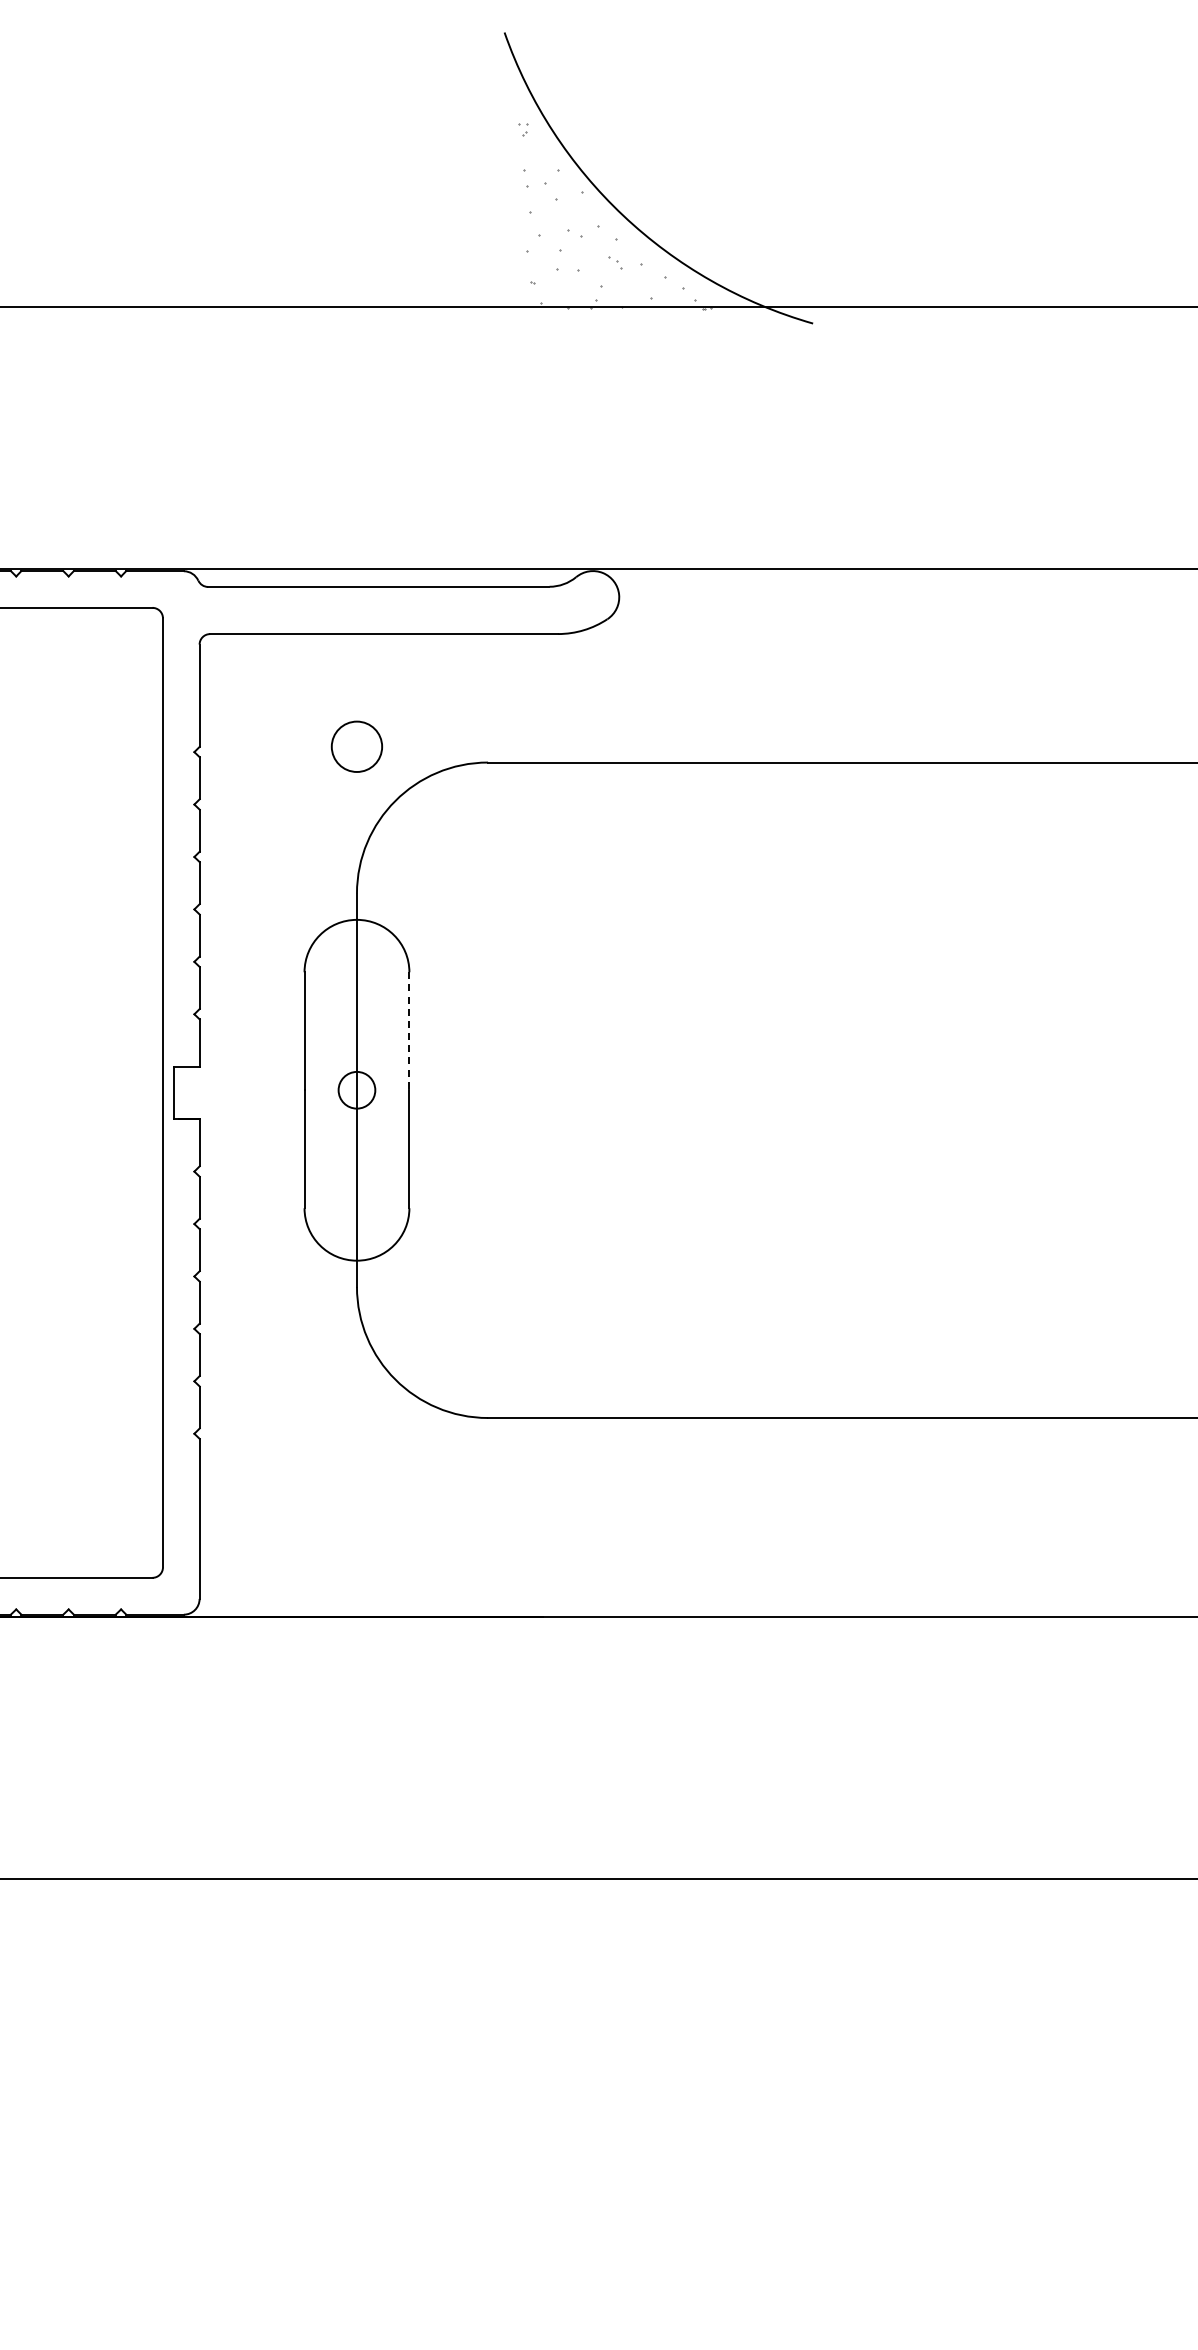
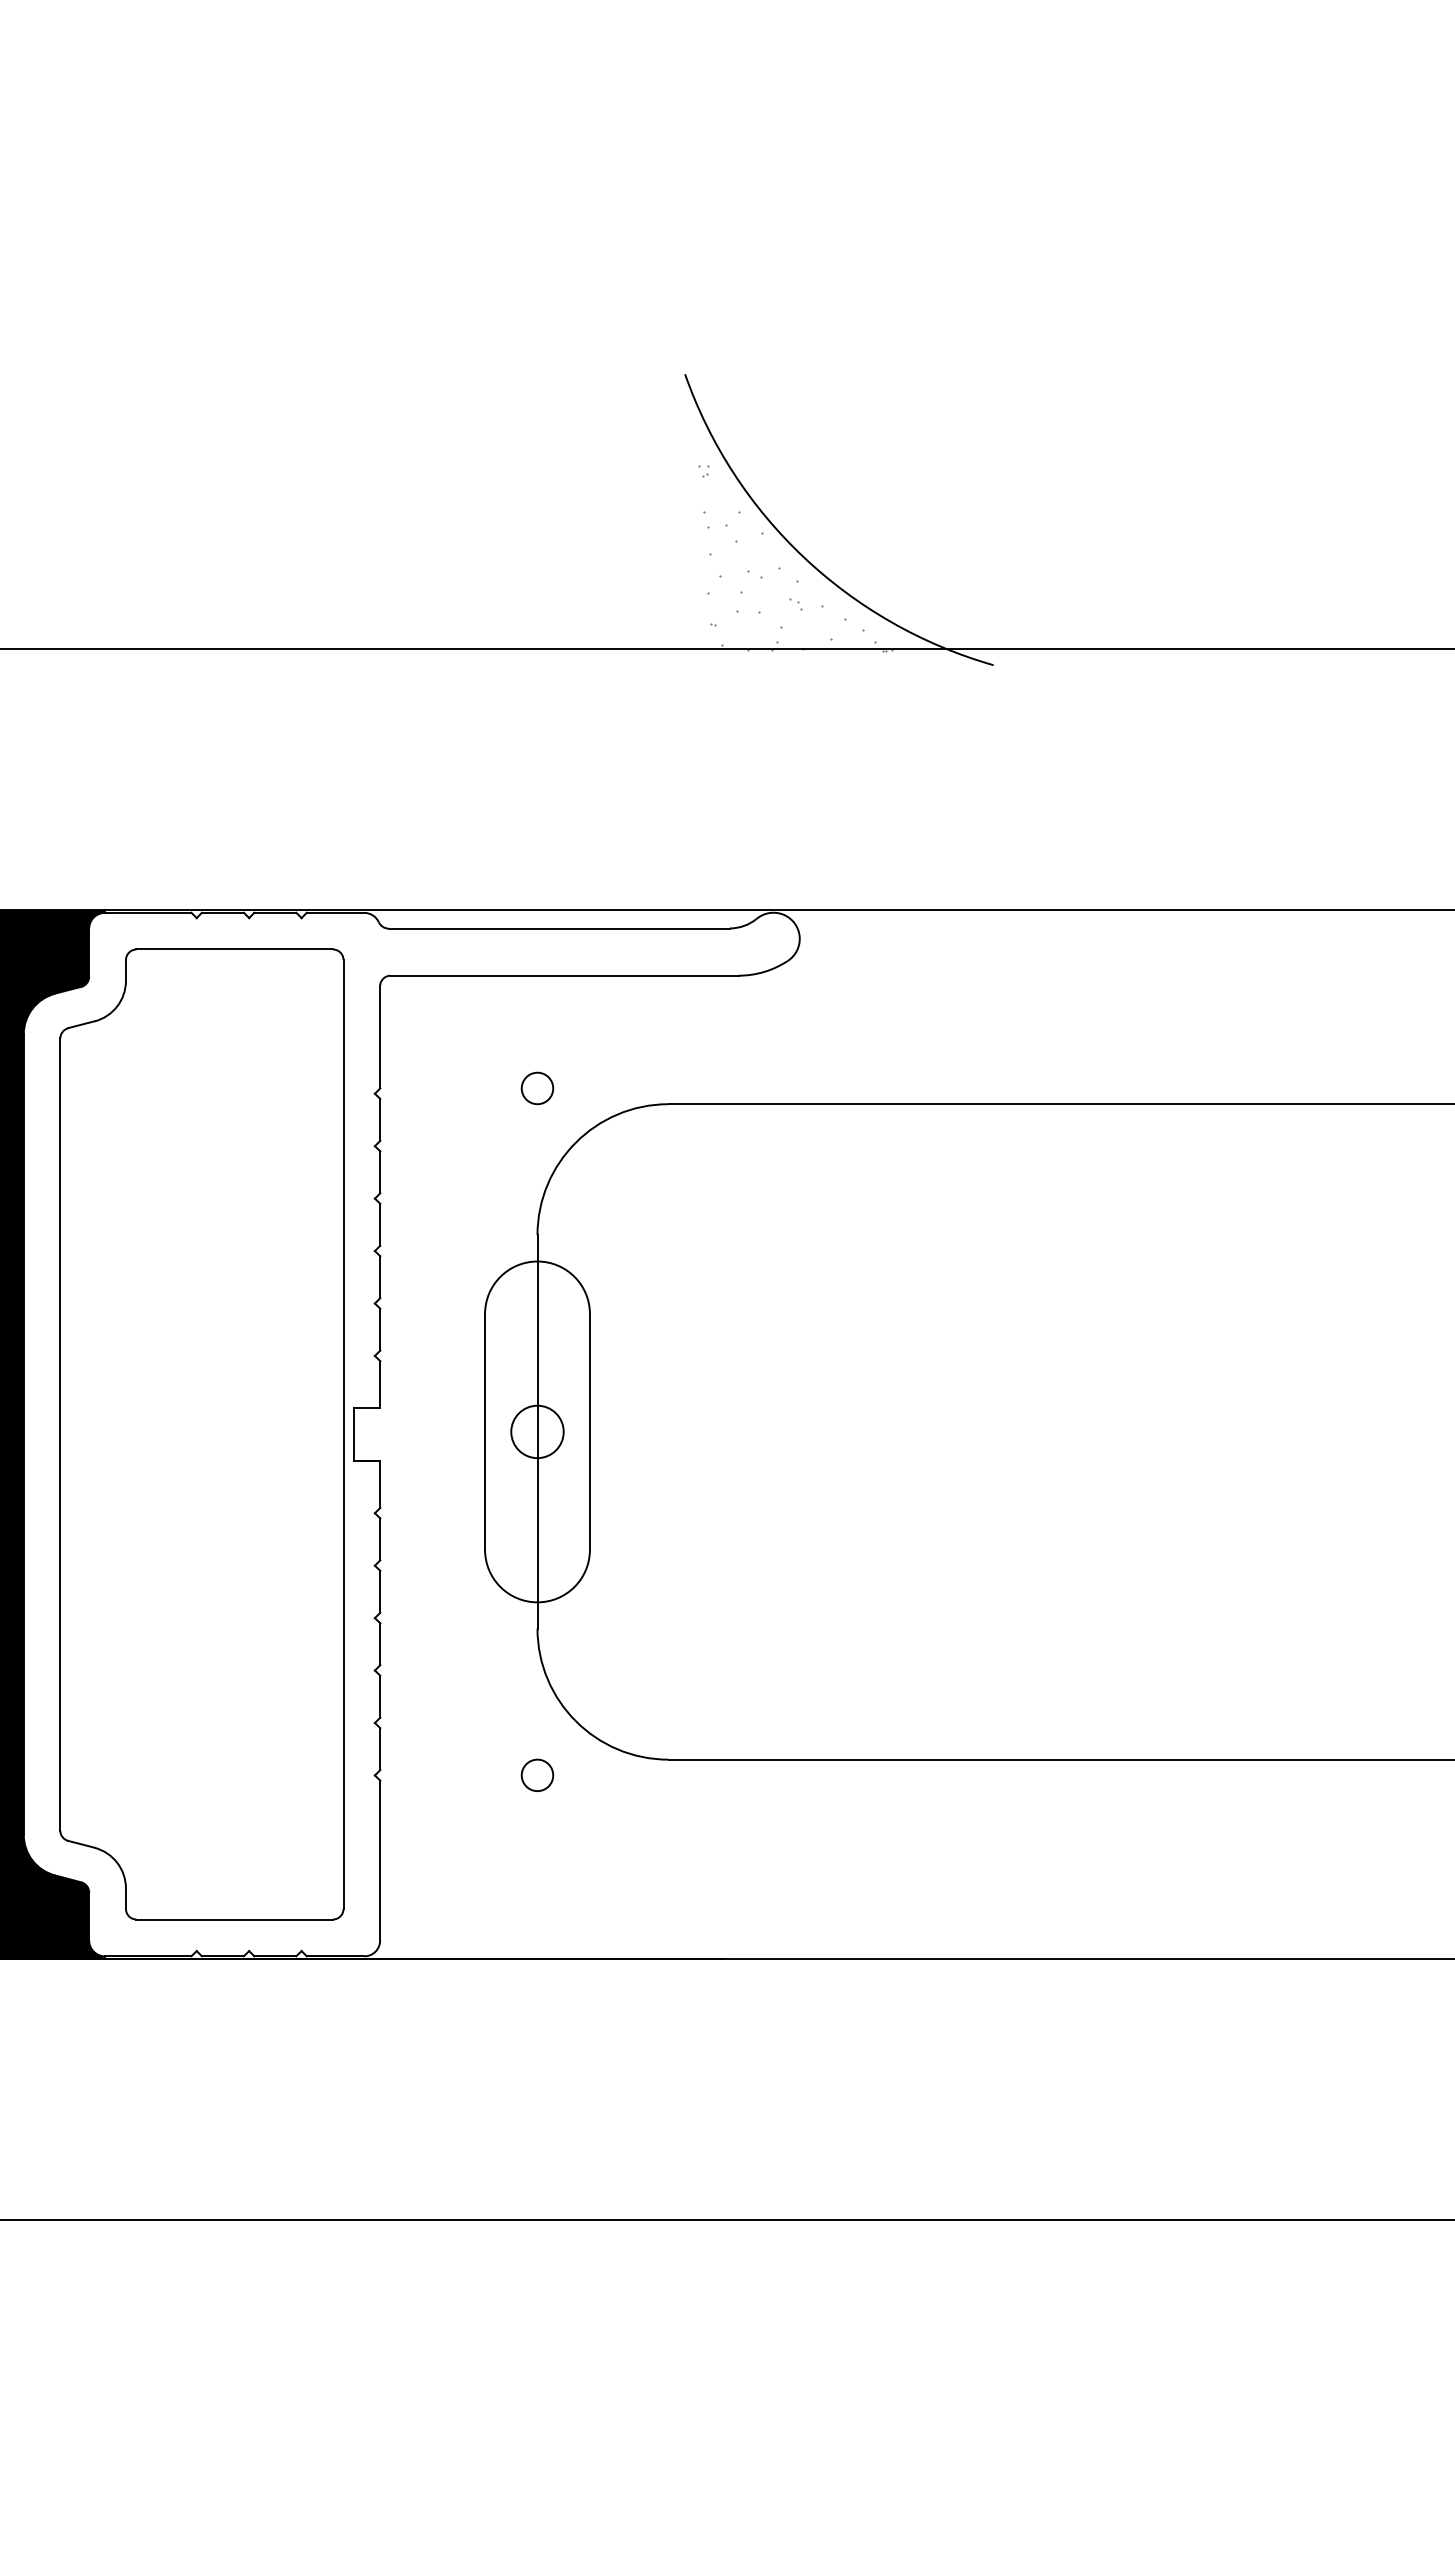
circle: (356, 746) -> (537, 1088), size x0.62
line: (408, 1030) -> (589, 1372), dashed -> solid
circle: (356, 1089) -> (537, 1431), size x1.43
circle: (356, 1432) -> (537, 1774), added

